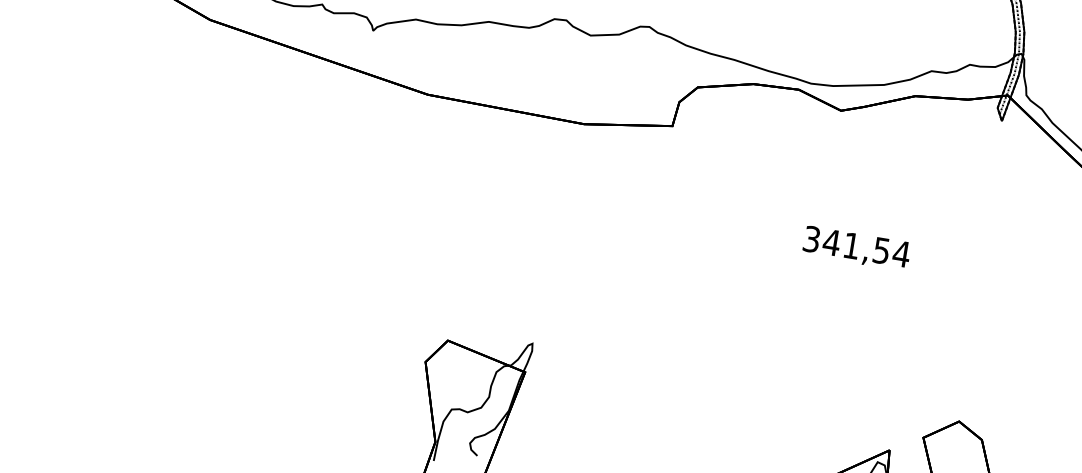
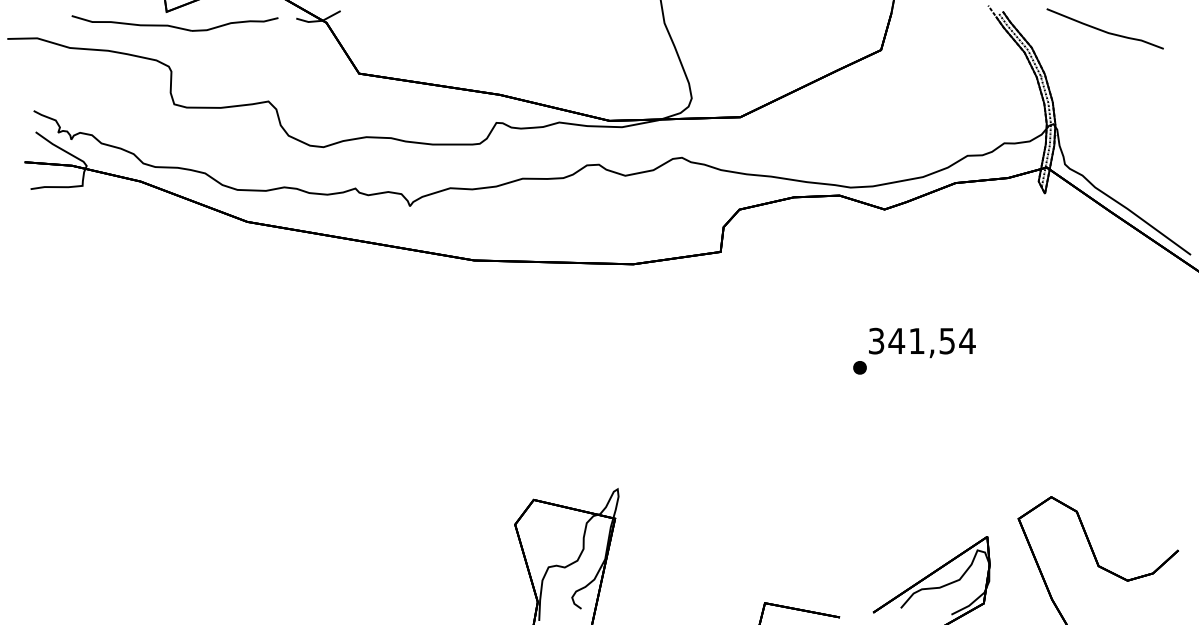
part: (790, 262) -> (859, 367), added

